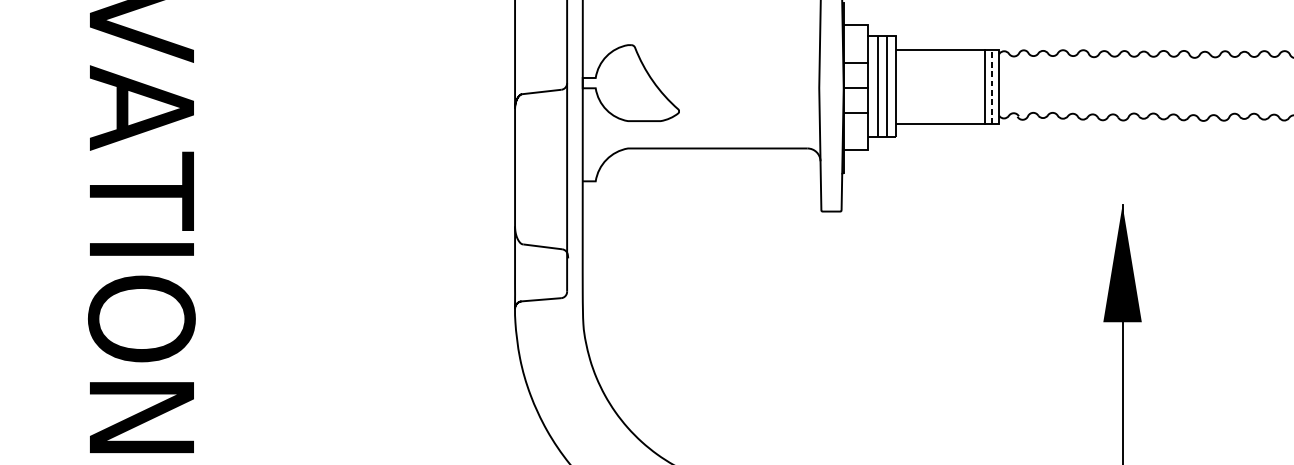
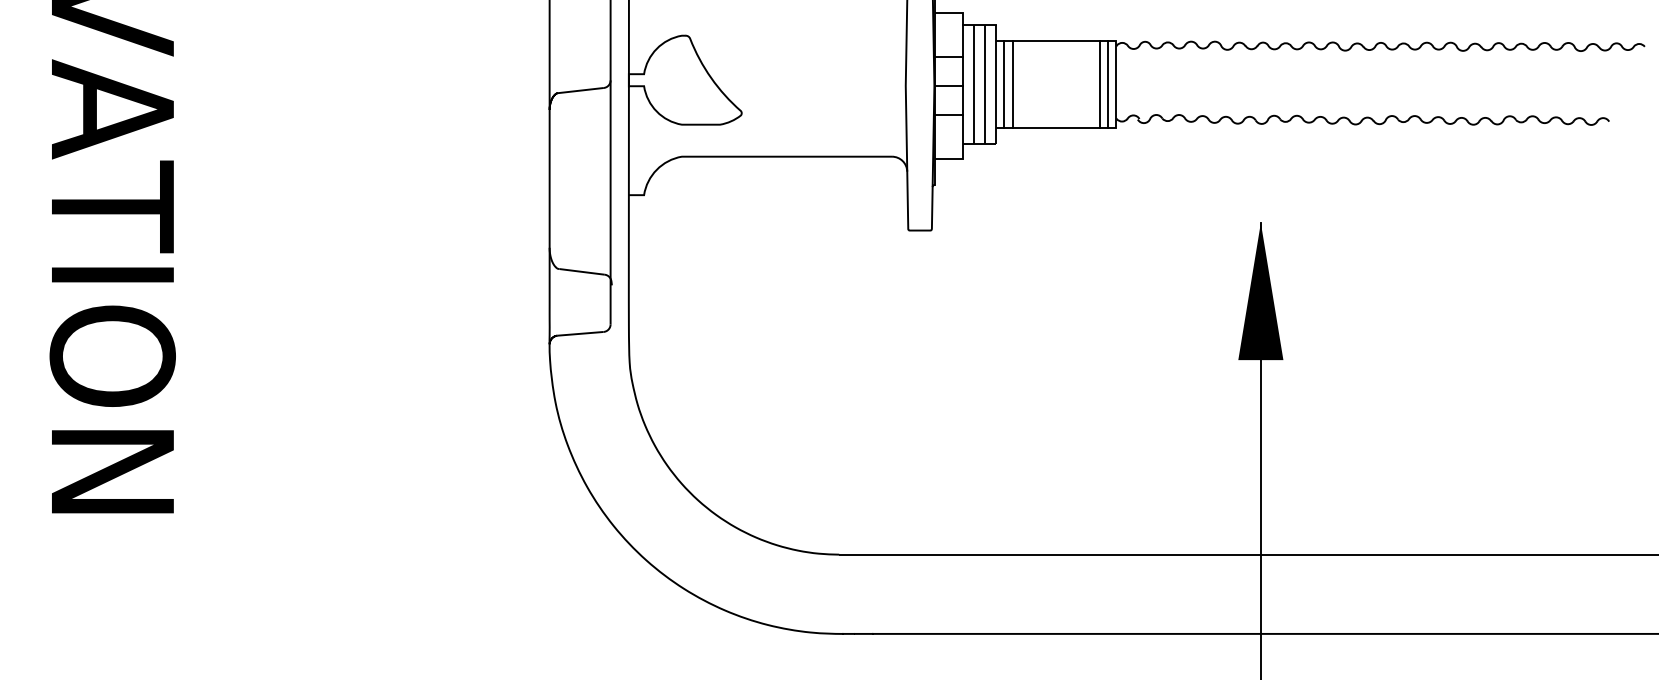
line: (903, 86) -> (1004, 84), added
line: (910, 86) -> (1012, 84), added
line: (991, 86) -> (1107, 84), dashed -> solid

